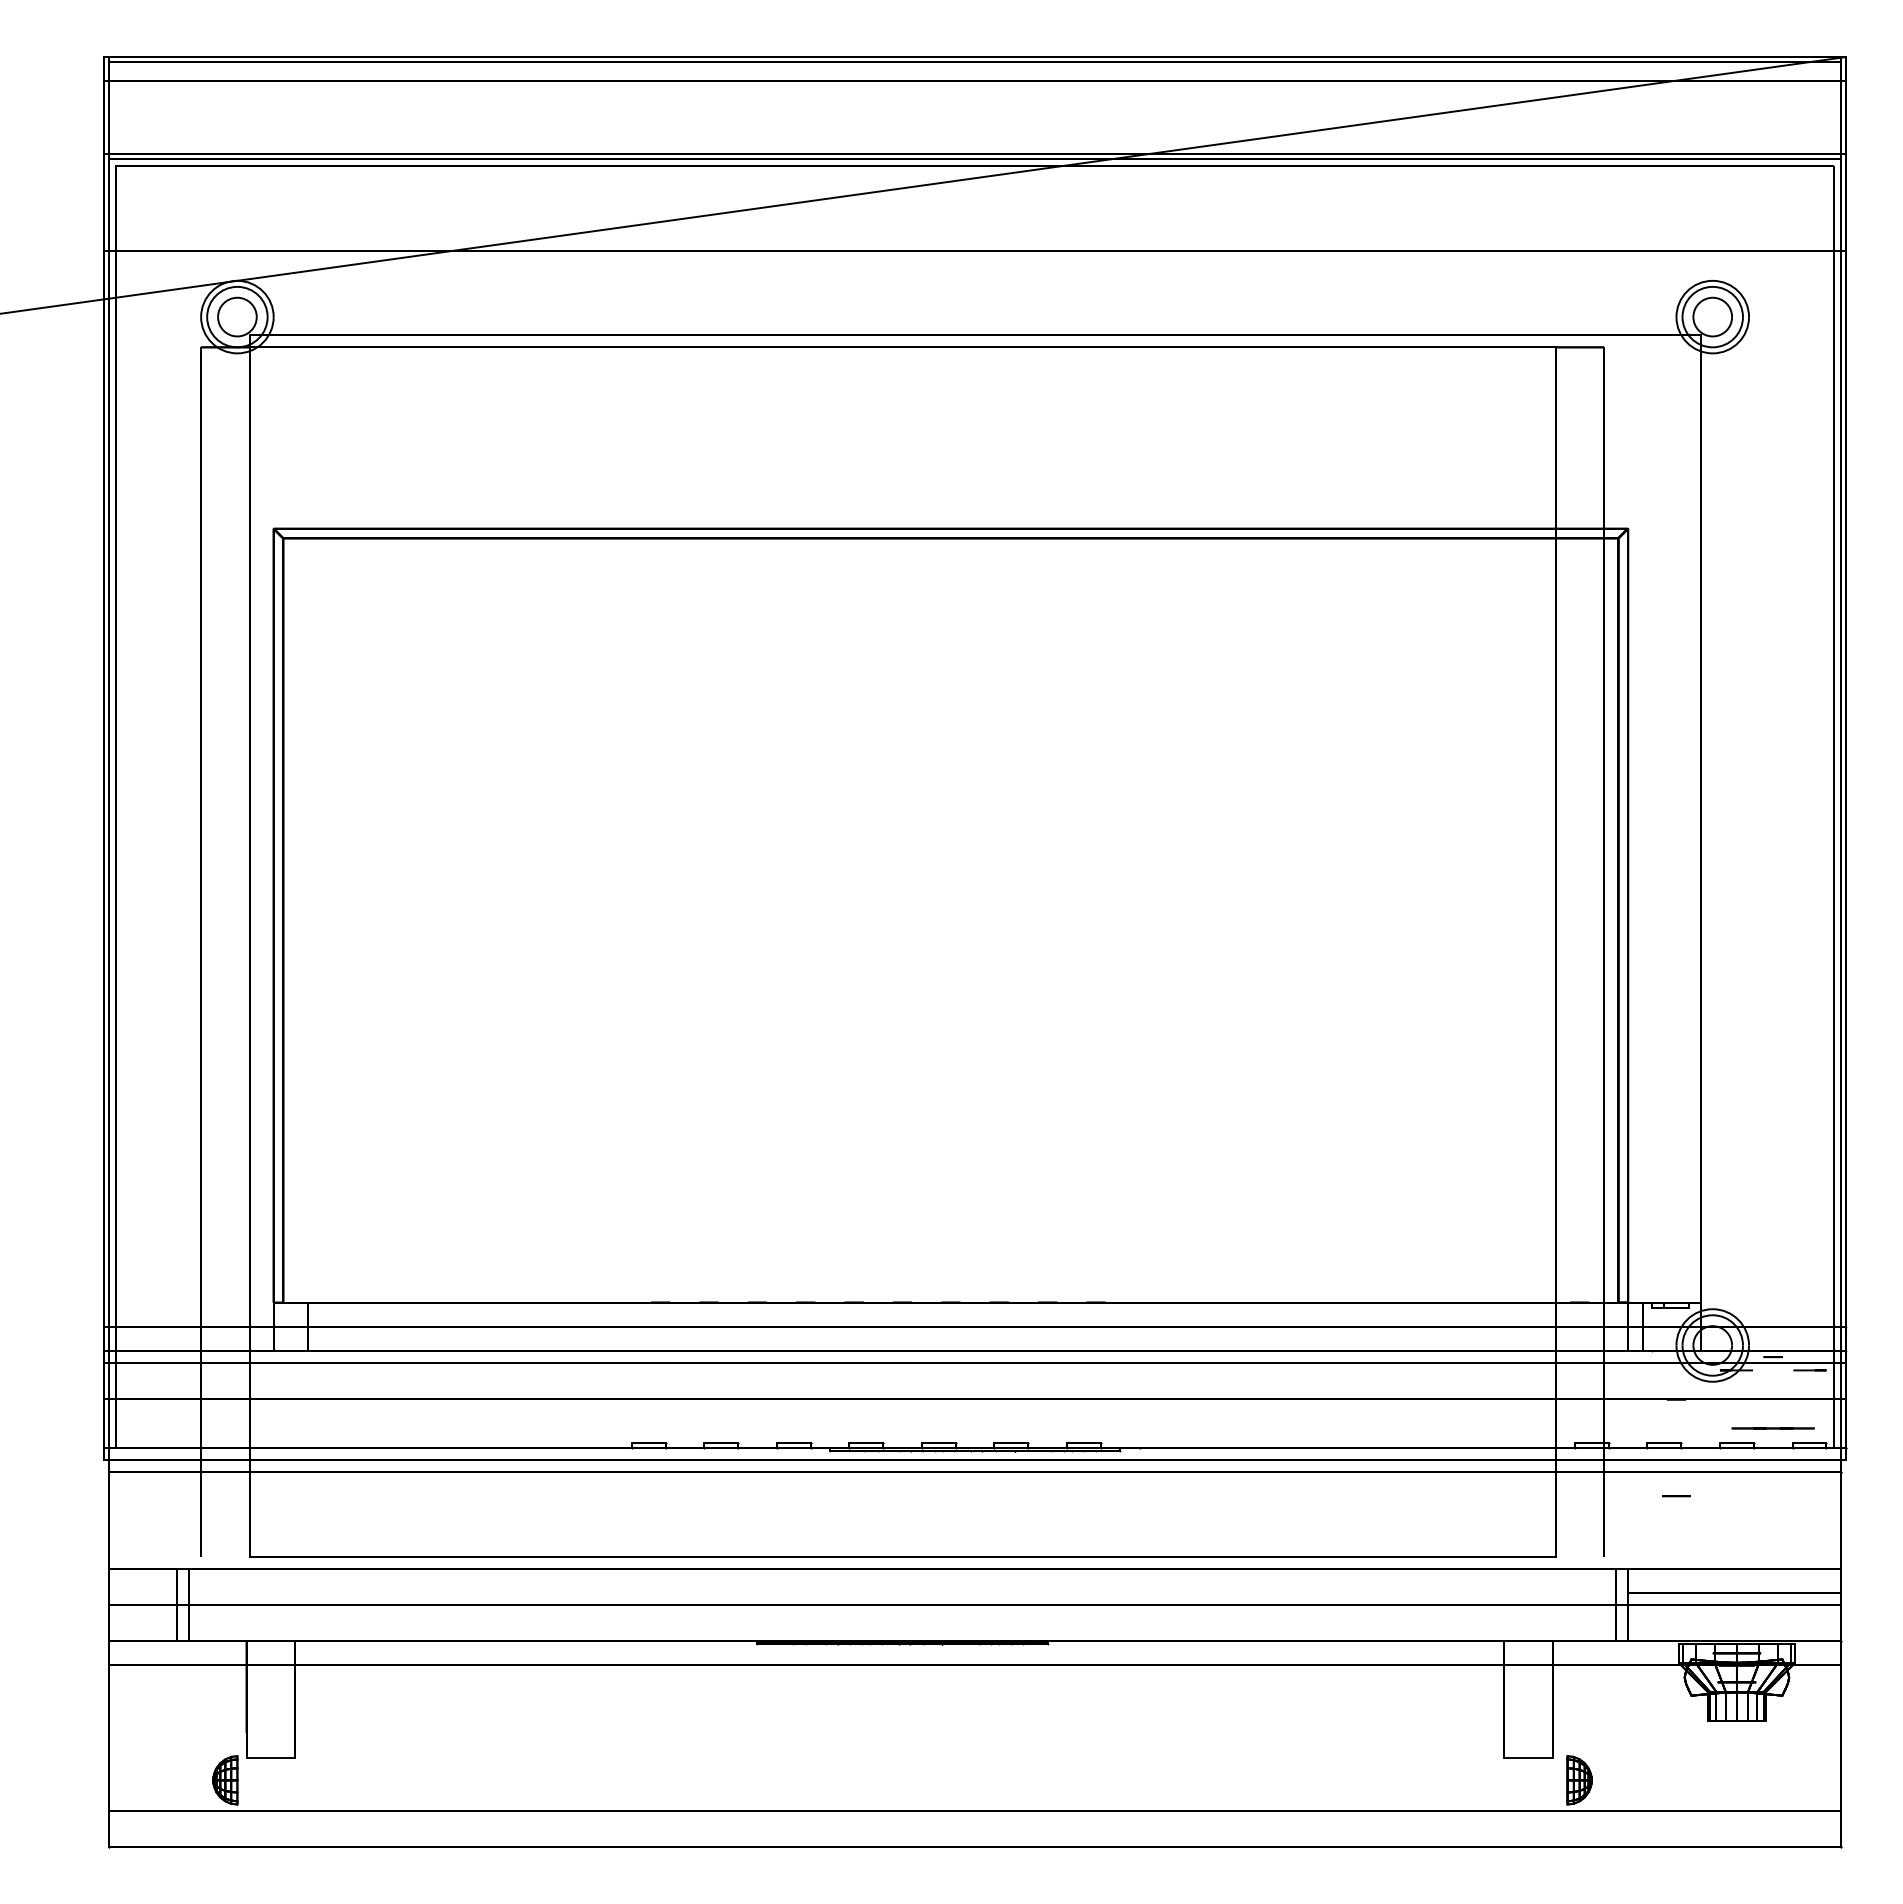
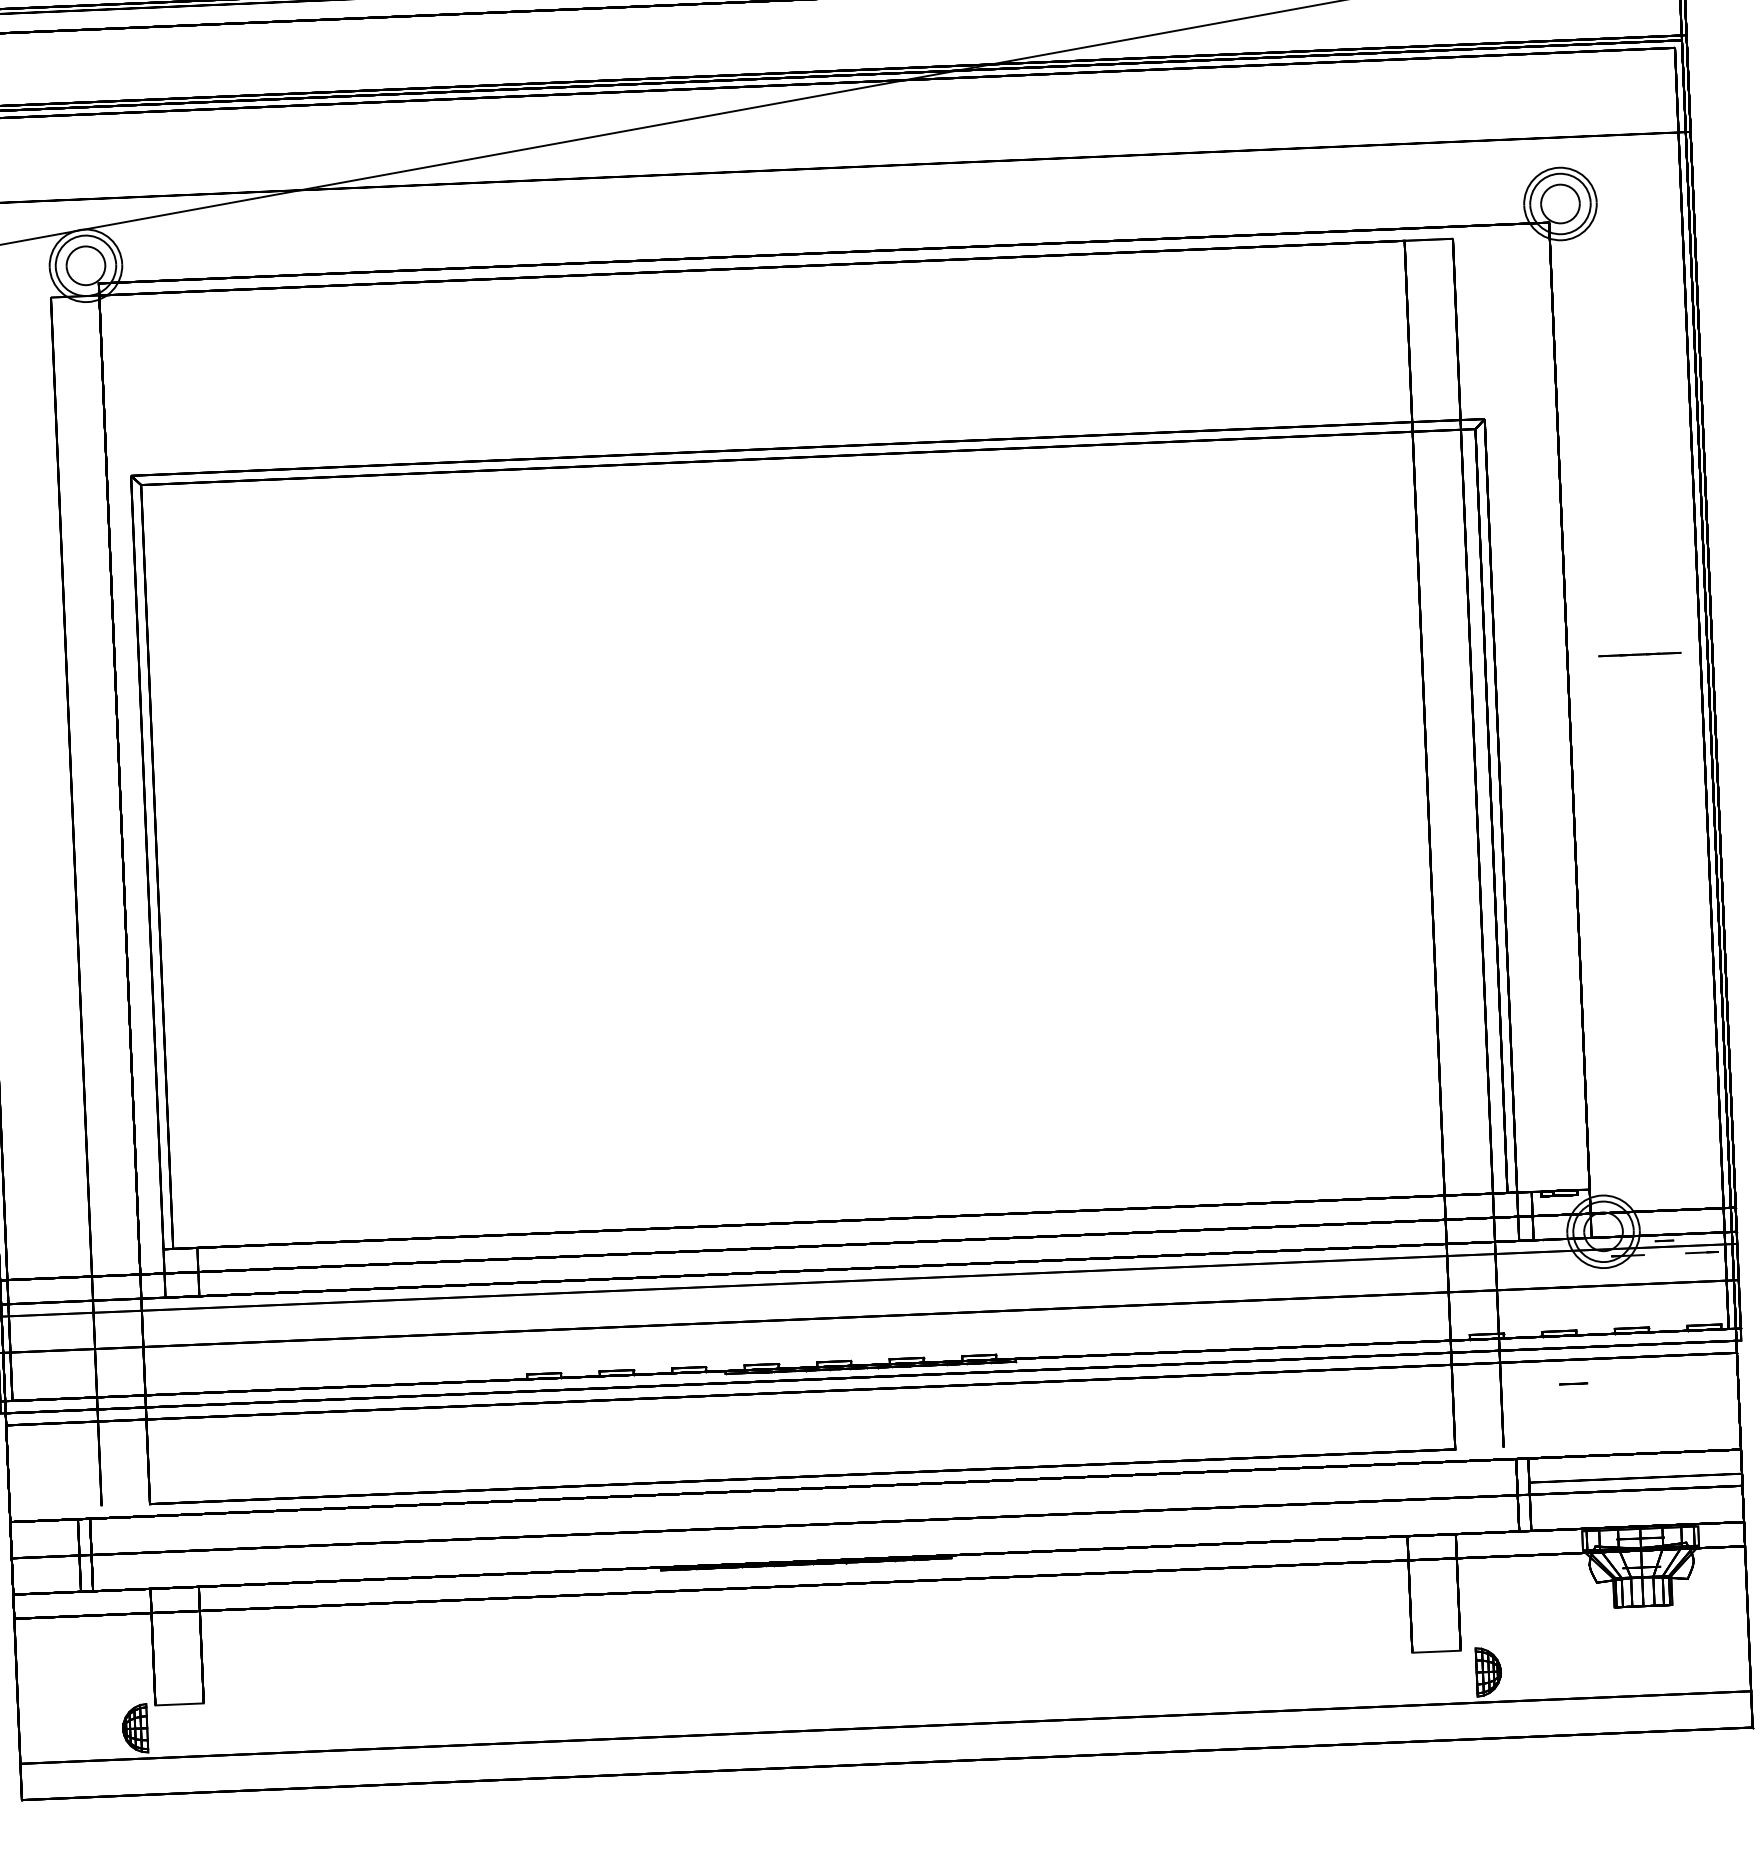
line: (1772, 1428) -> (1639, 654), moved

